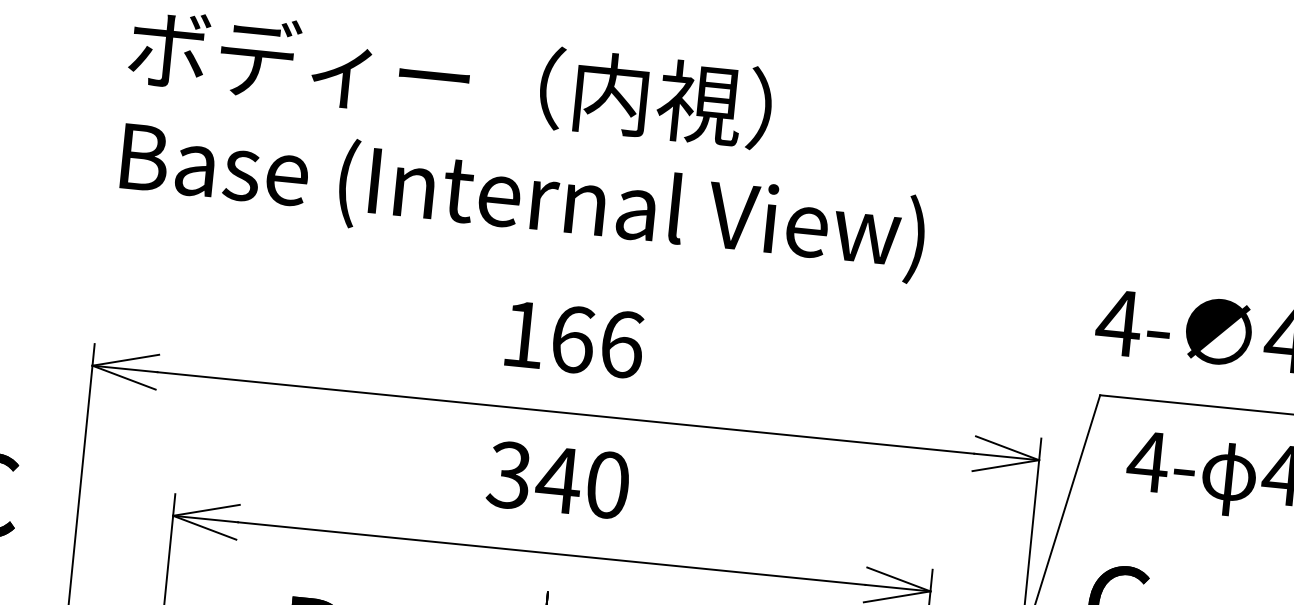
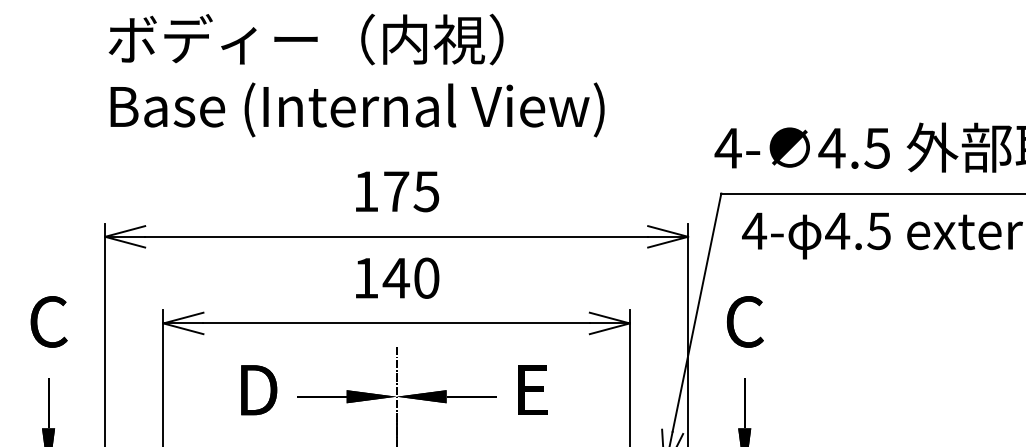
text: (597, 341) -> (411, 191), 166 -> 175
text: (508, 473) -> (365, 277), 340 -> 140

